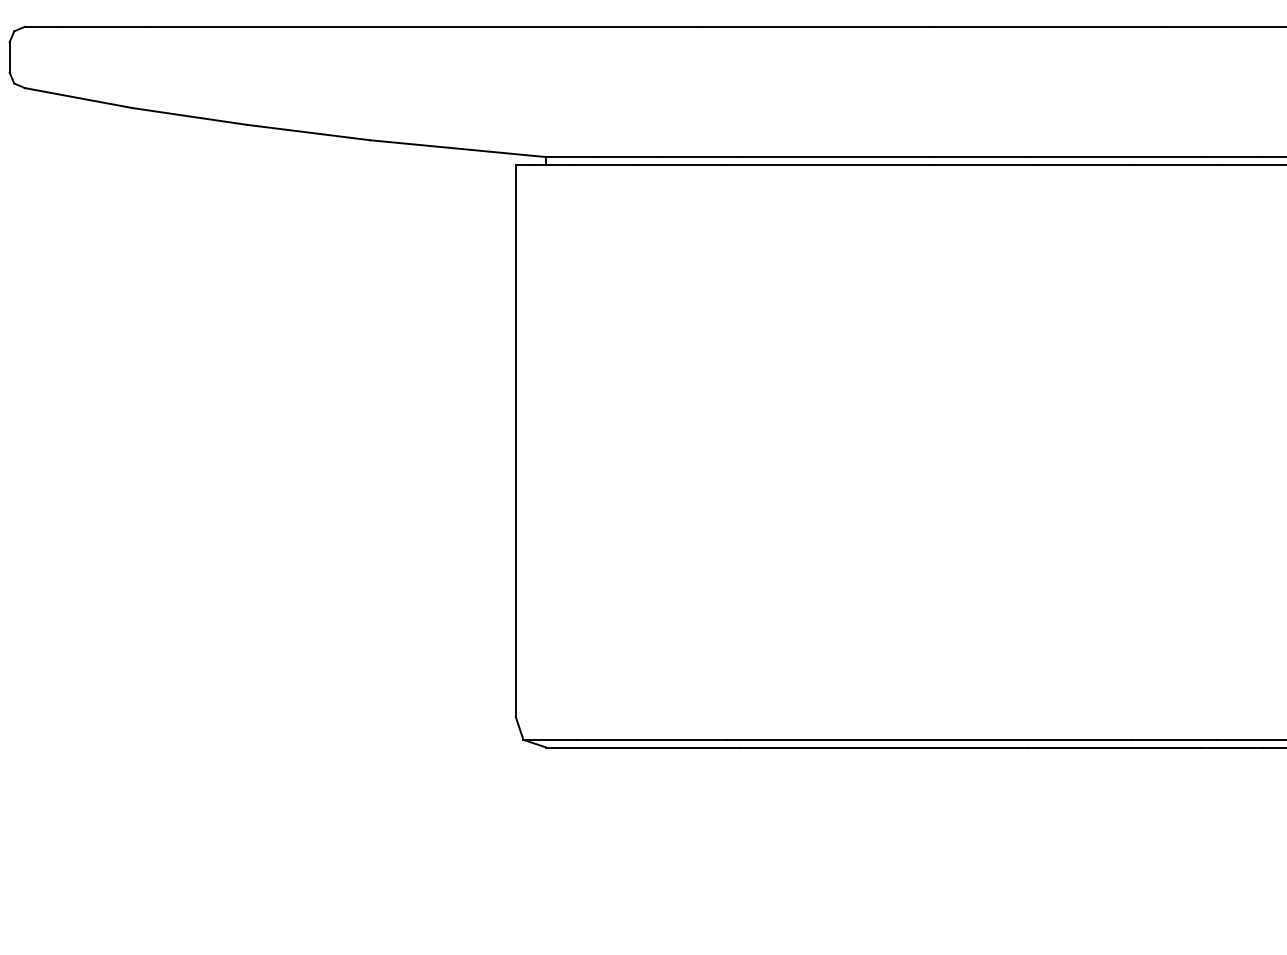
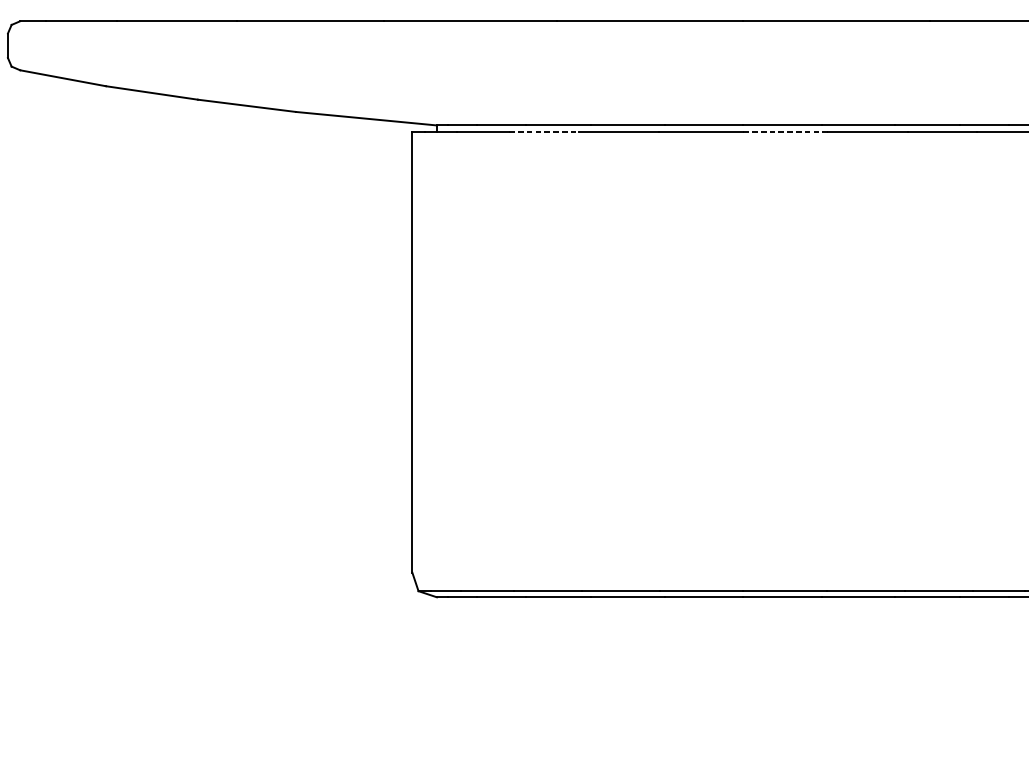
line: (680, 164) -> (544, 131), solid -> dashed
line: (982, 164) -> (785, 131), solid -> dashed

